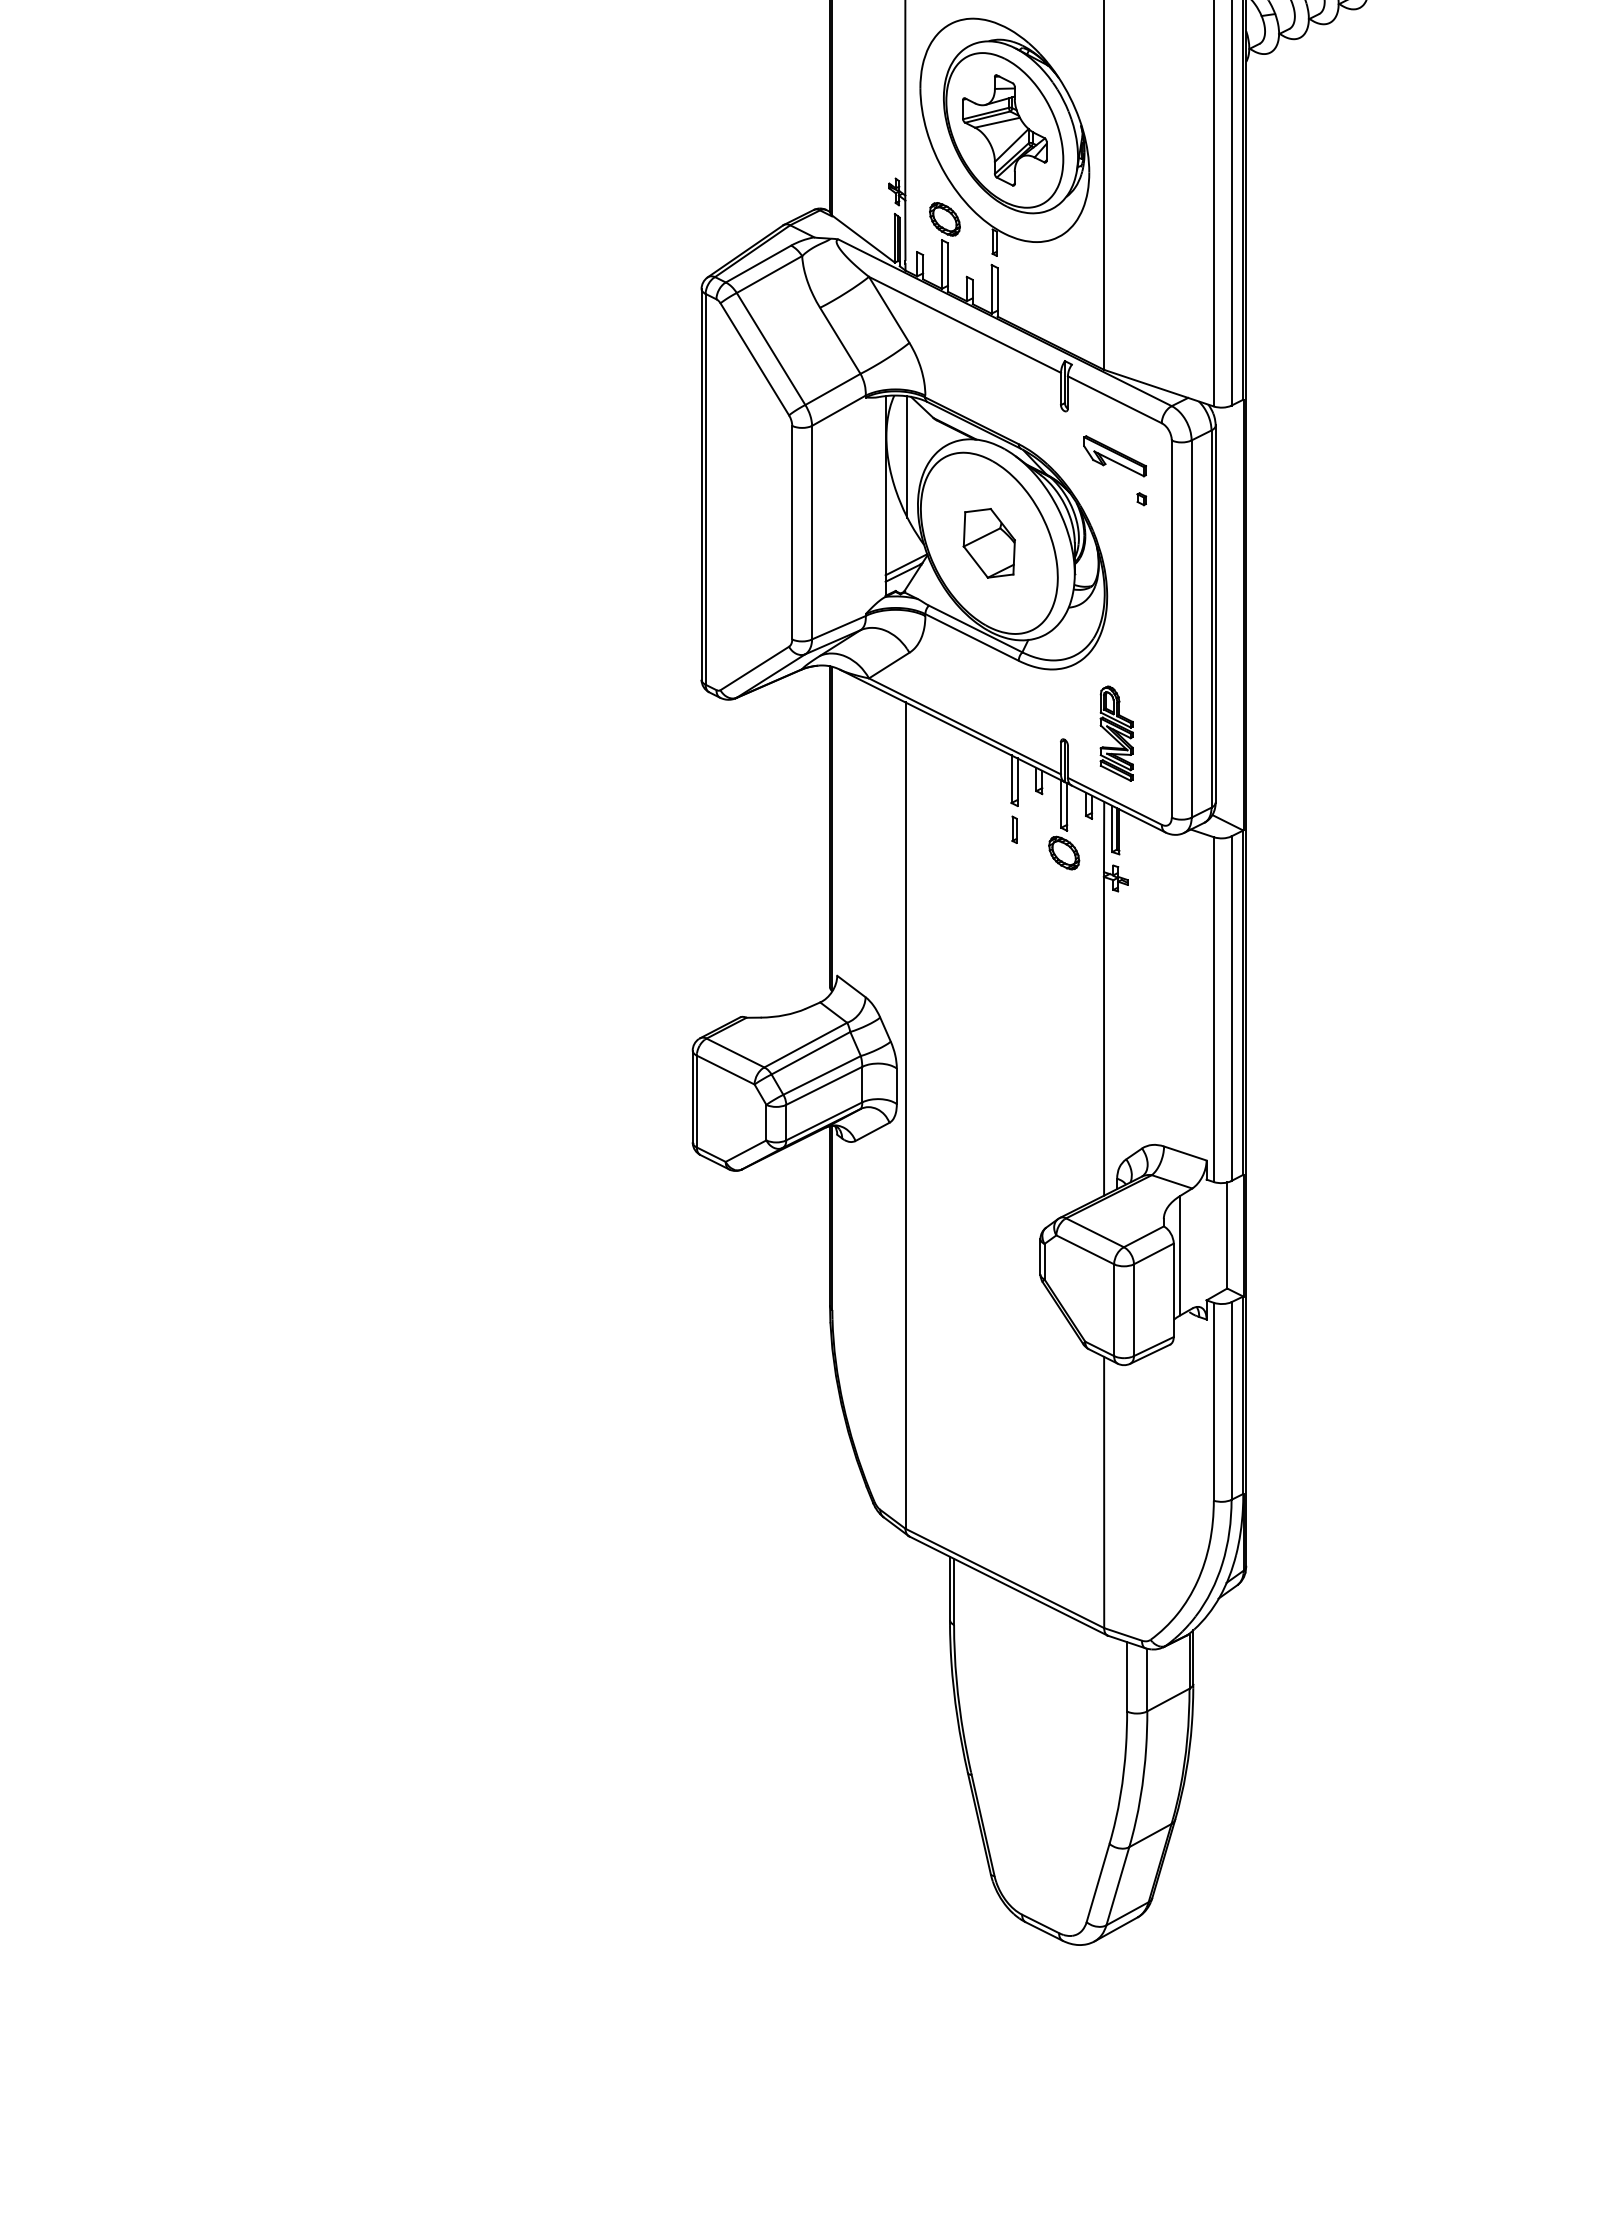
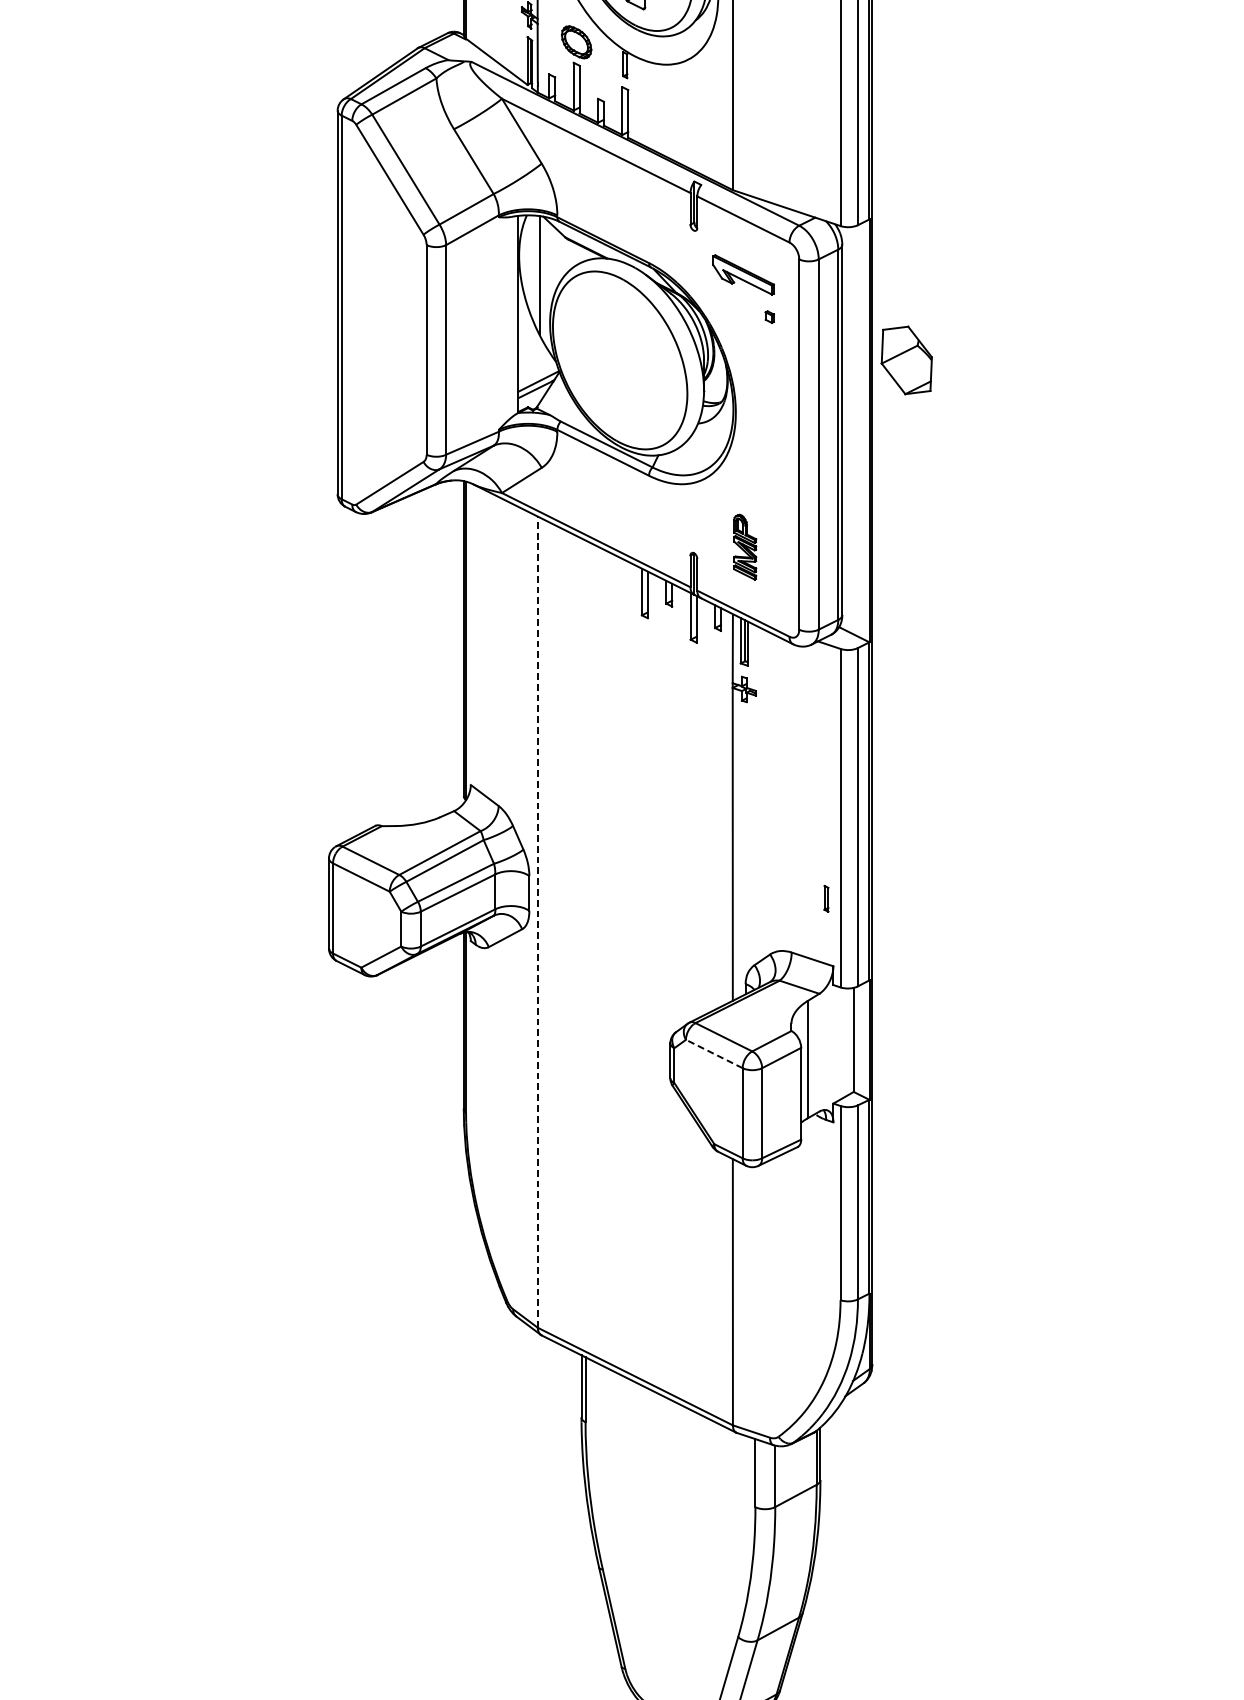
part: (988, 543) -> (905, 360), moved
part: (1116, 733) -> (744, 547), size x0.7
part: (1014, 829) -> (826, 898), moved
part: (1064, 852) -> (693, 663), removed
line: (905, 1115) -> (537, 922), solid -> dashed
line: (1084, 1249) -> (713, 1053), solid -> dashed

